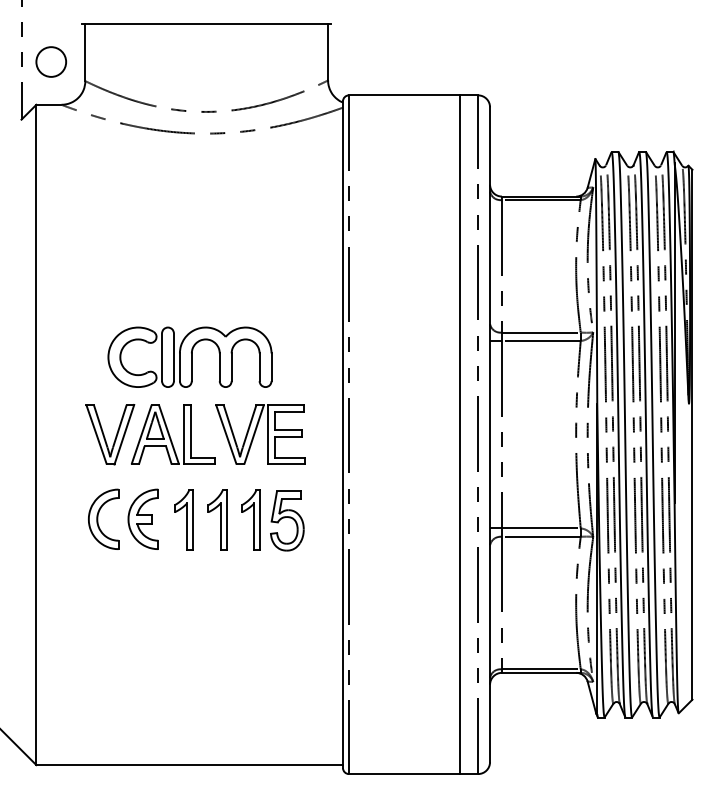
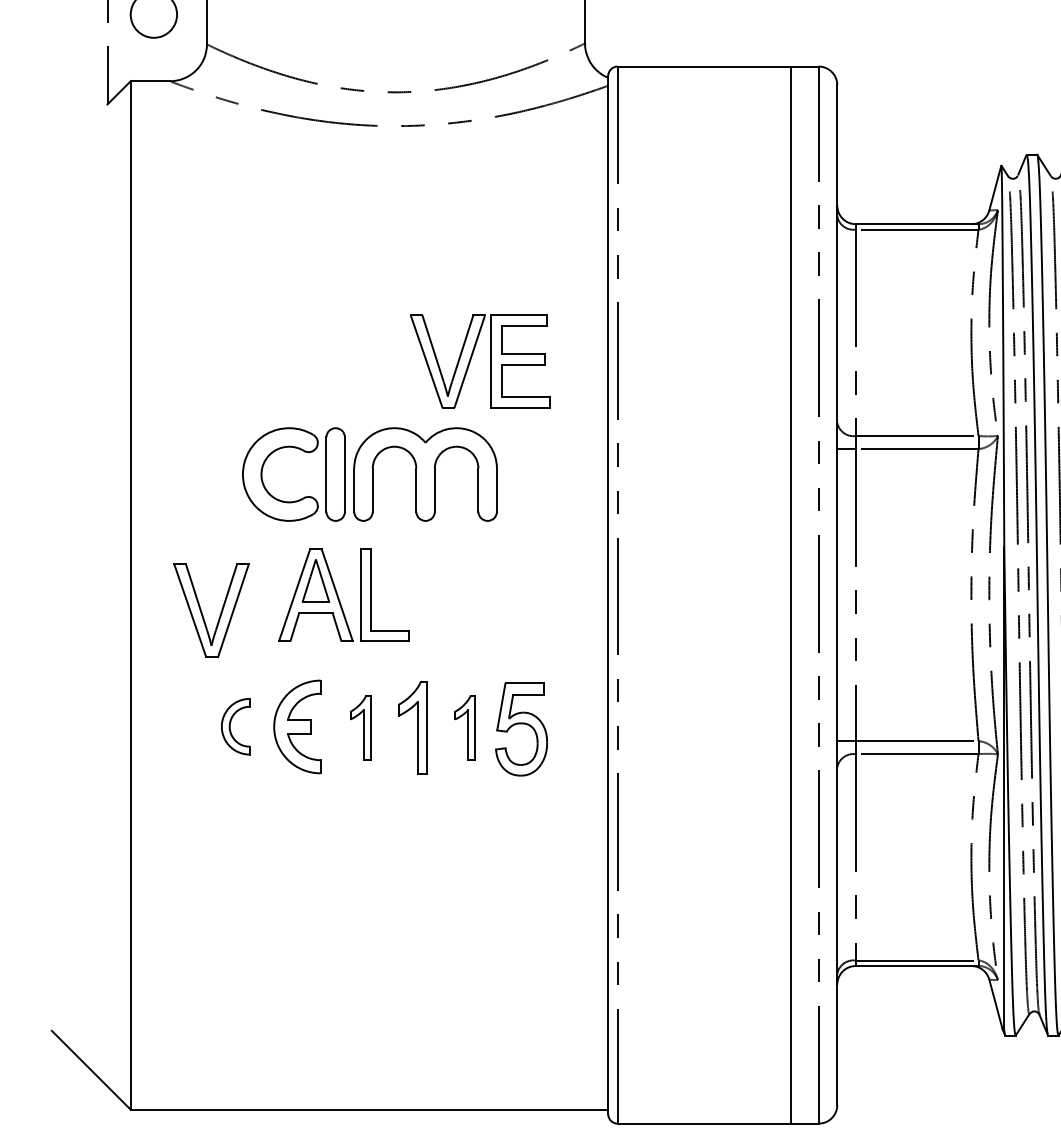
part: (110, 434) -> (211, 610), moved
part: (260, 434) -> (479, 361), moved
part: (103, 518) -> (235, 725), size x0.6
part: (183, 519) -> (359, 727), size x0.7
part: (250, 519) -> (464, 727), size x0.7

